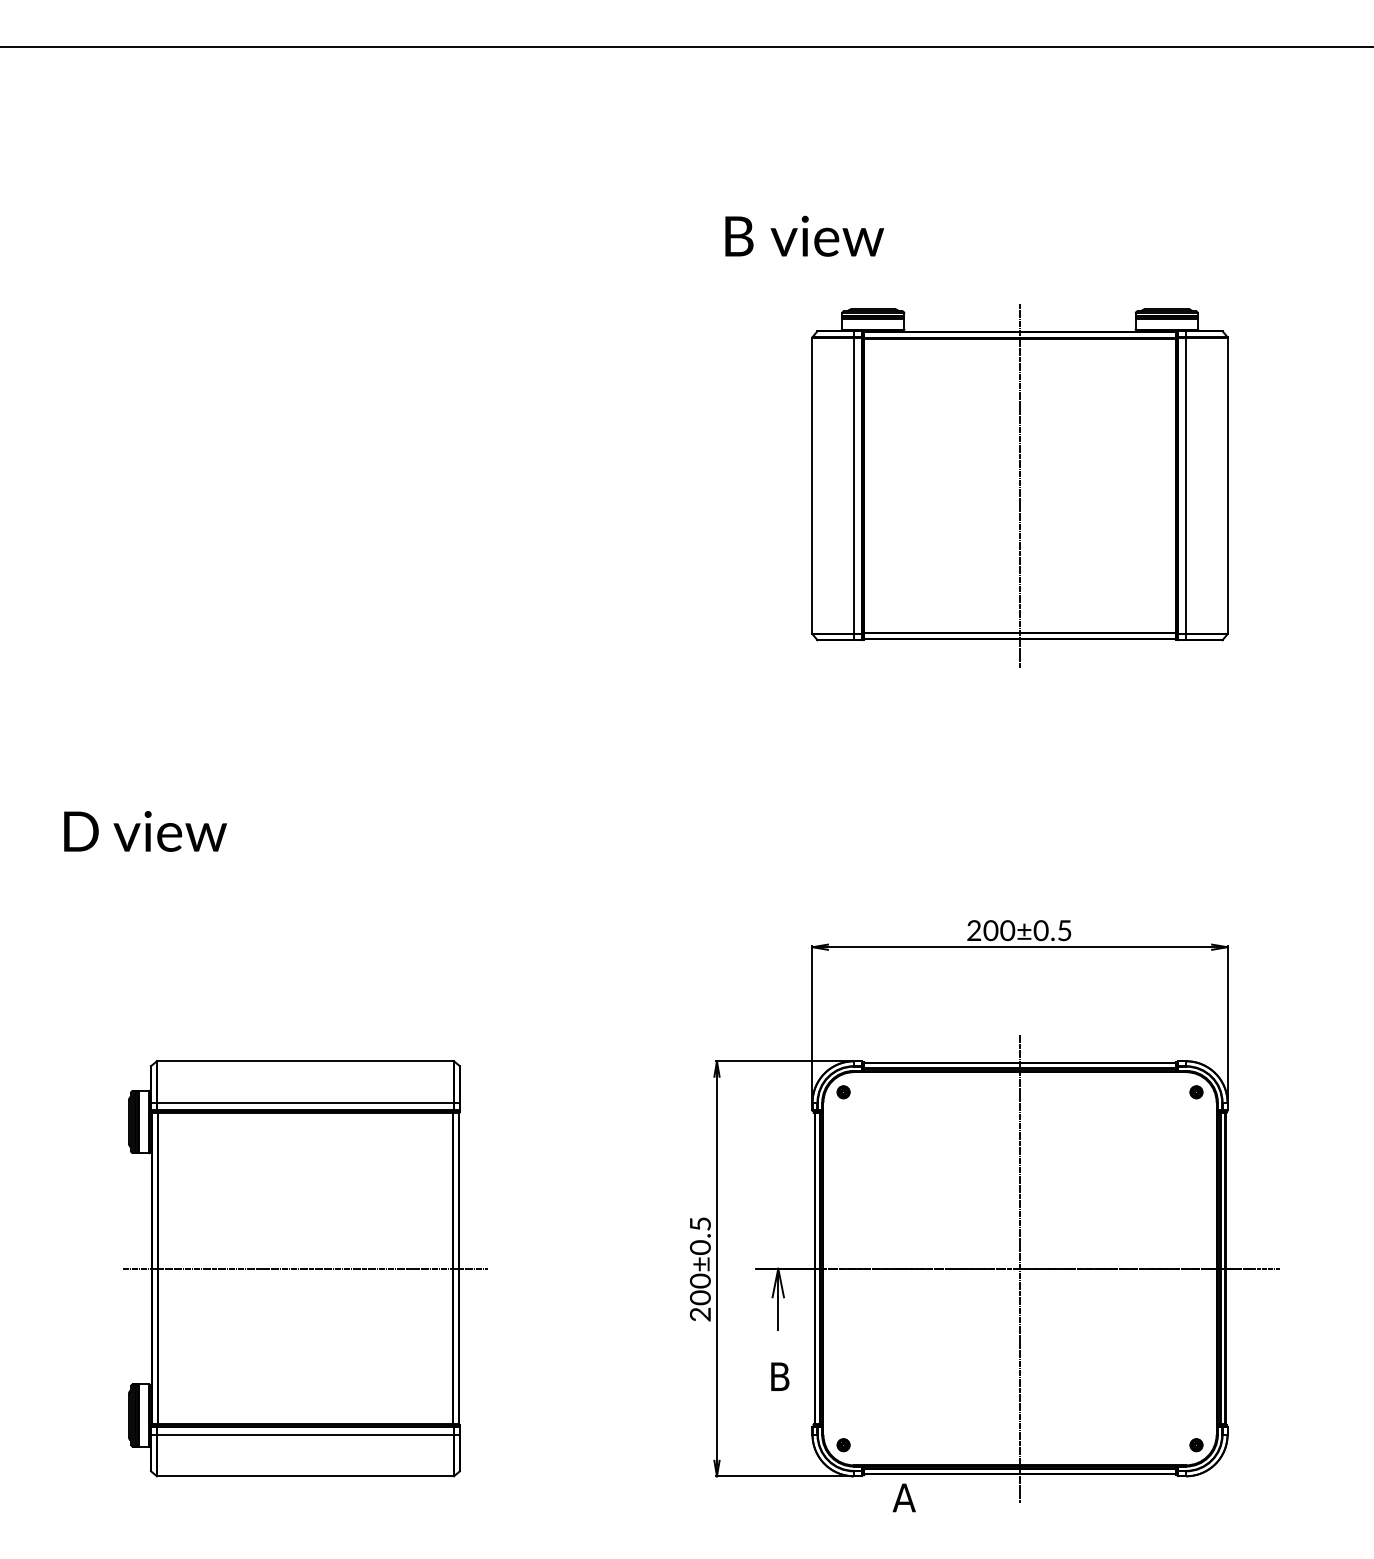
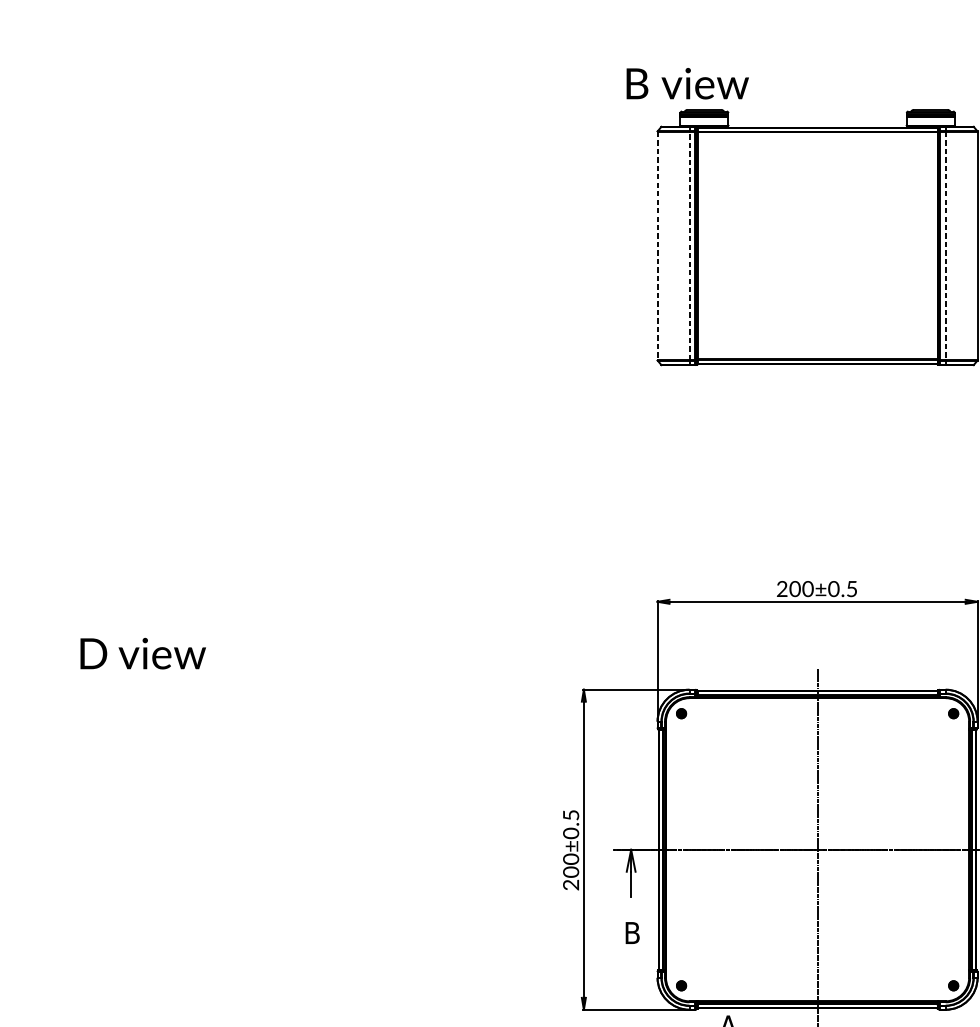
text: (804, 235) -> (687, 83), moved
line: (853, 485) -> (689, 245), solid -> dashed
line: (1020, 485) -> (817, 245), removed
line: (812, 486) -> (657, 246), solid -> dashed
line: (1186, 486) -> (945, 246), solid -> dashed
text: (145, 831) -> (143, 653), moved
part: (305, 1268) -> (266, 849), removed

